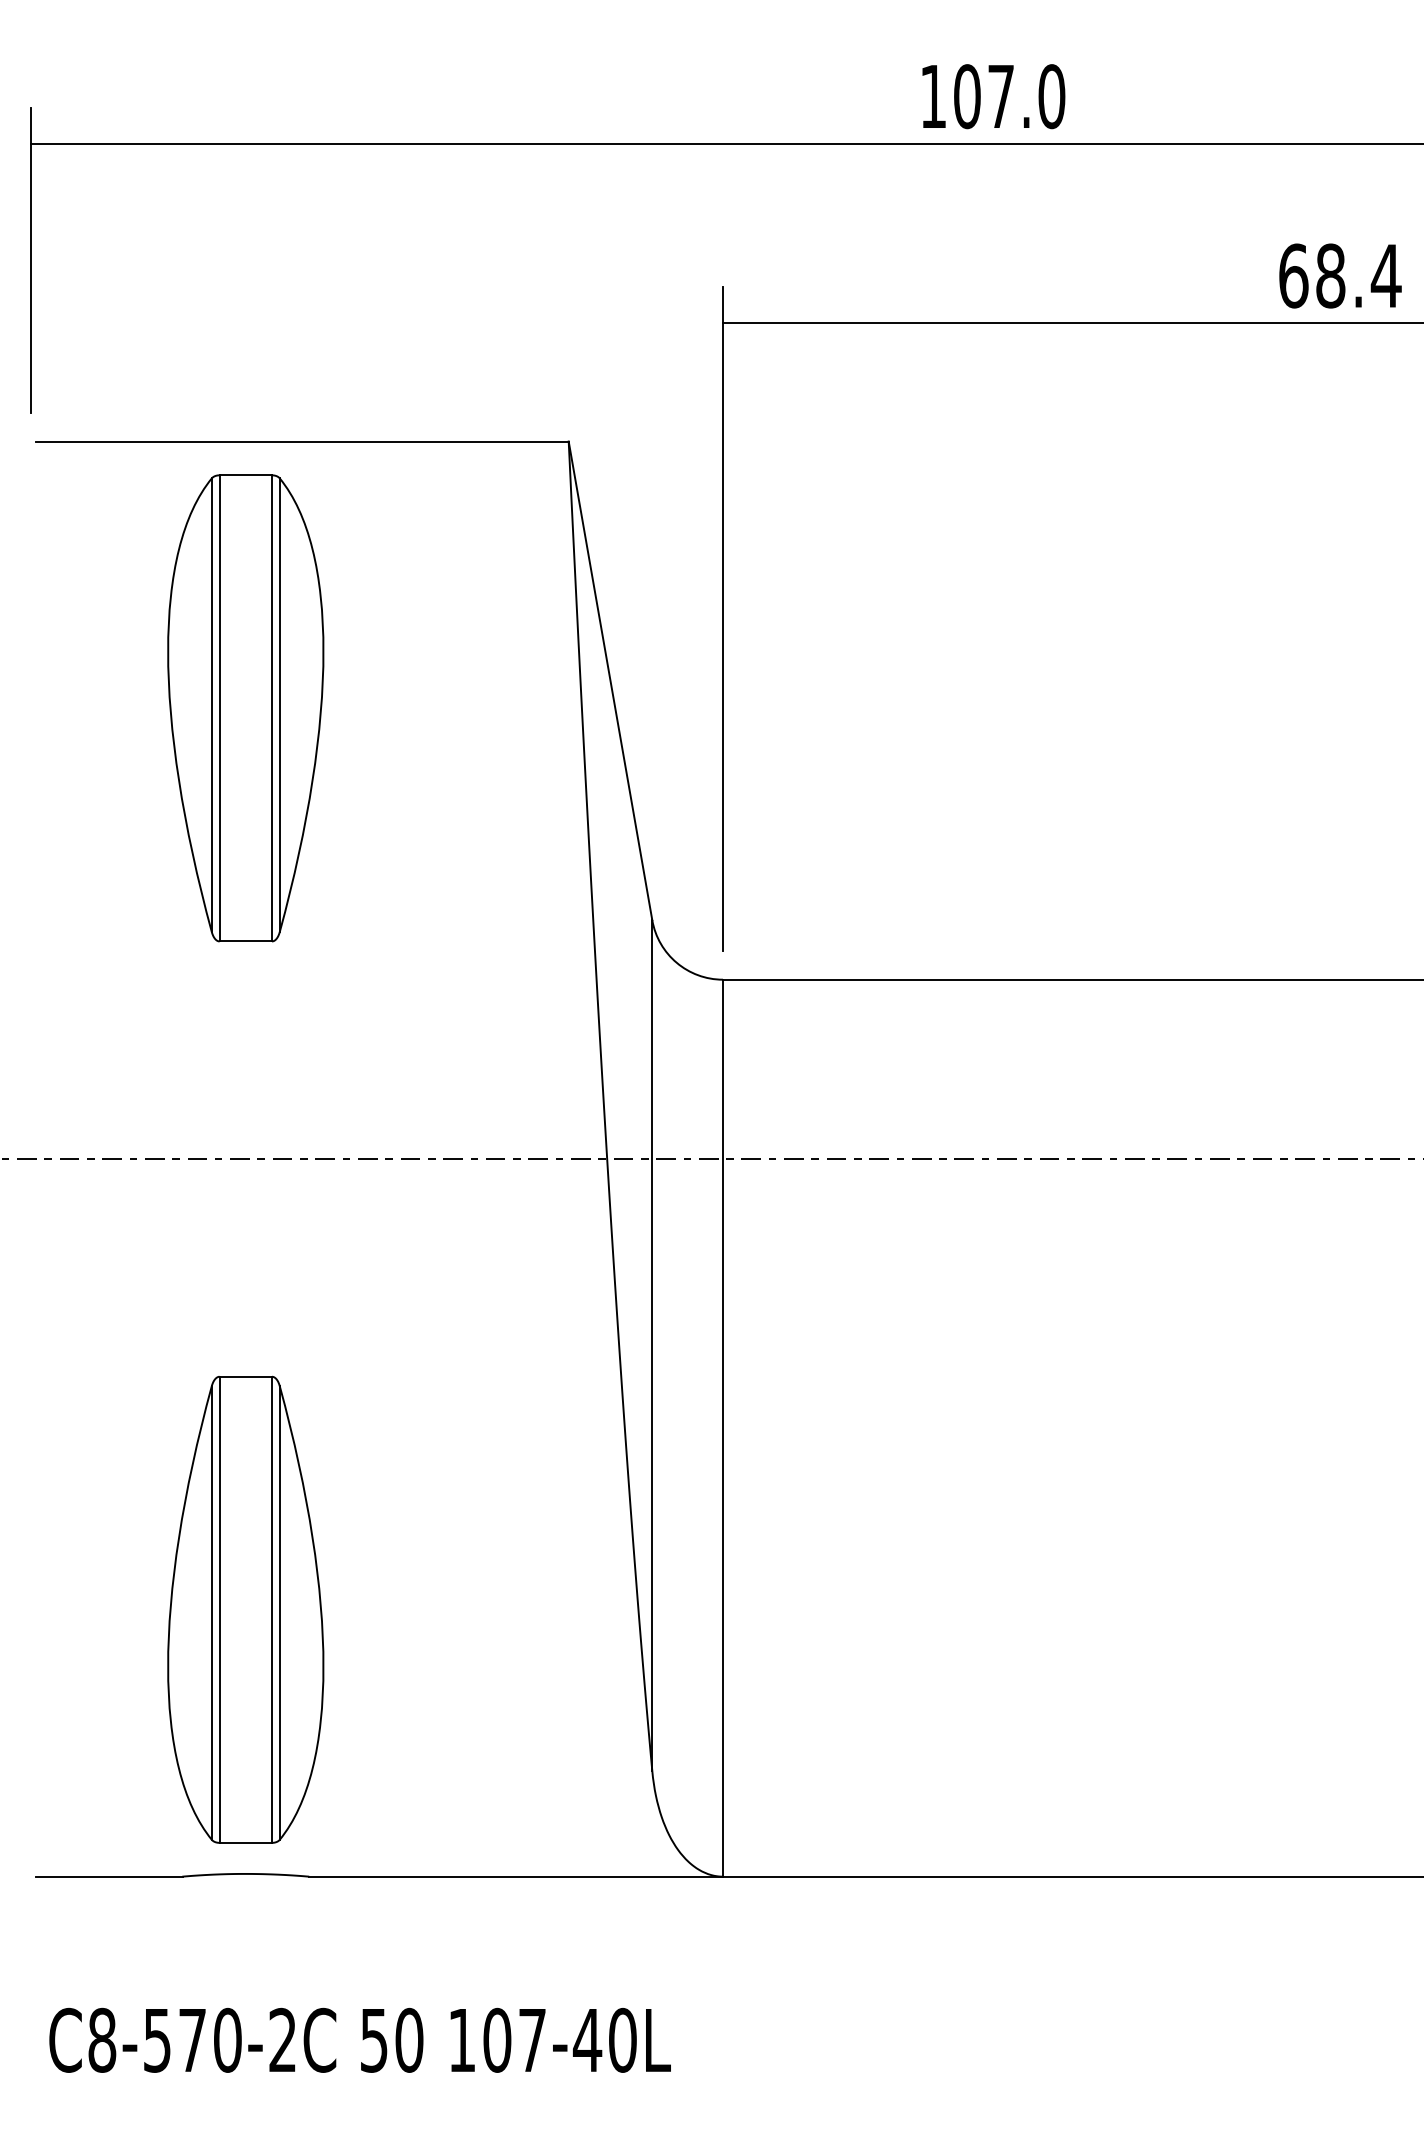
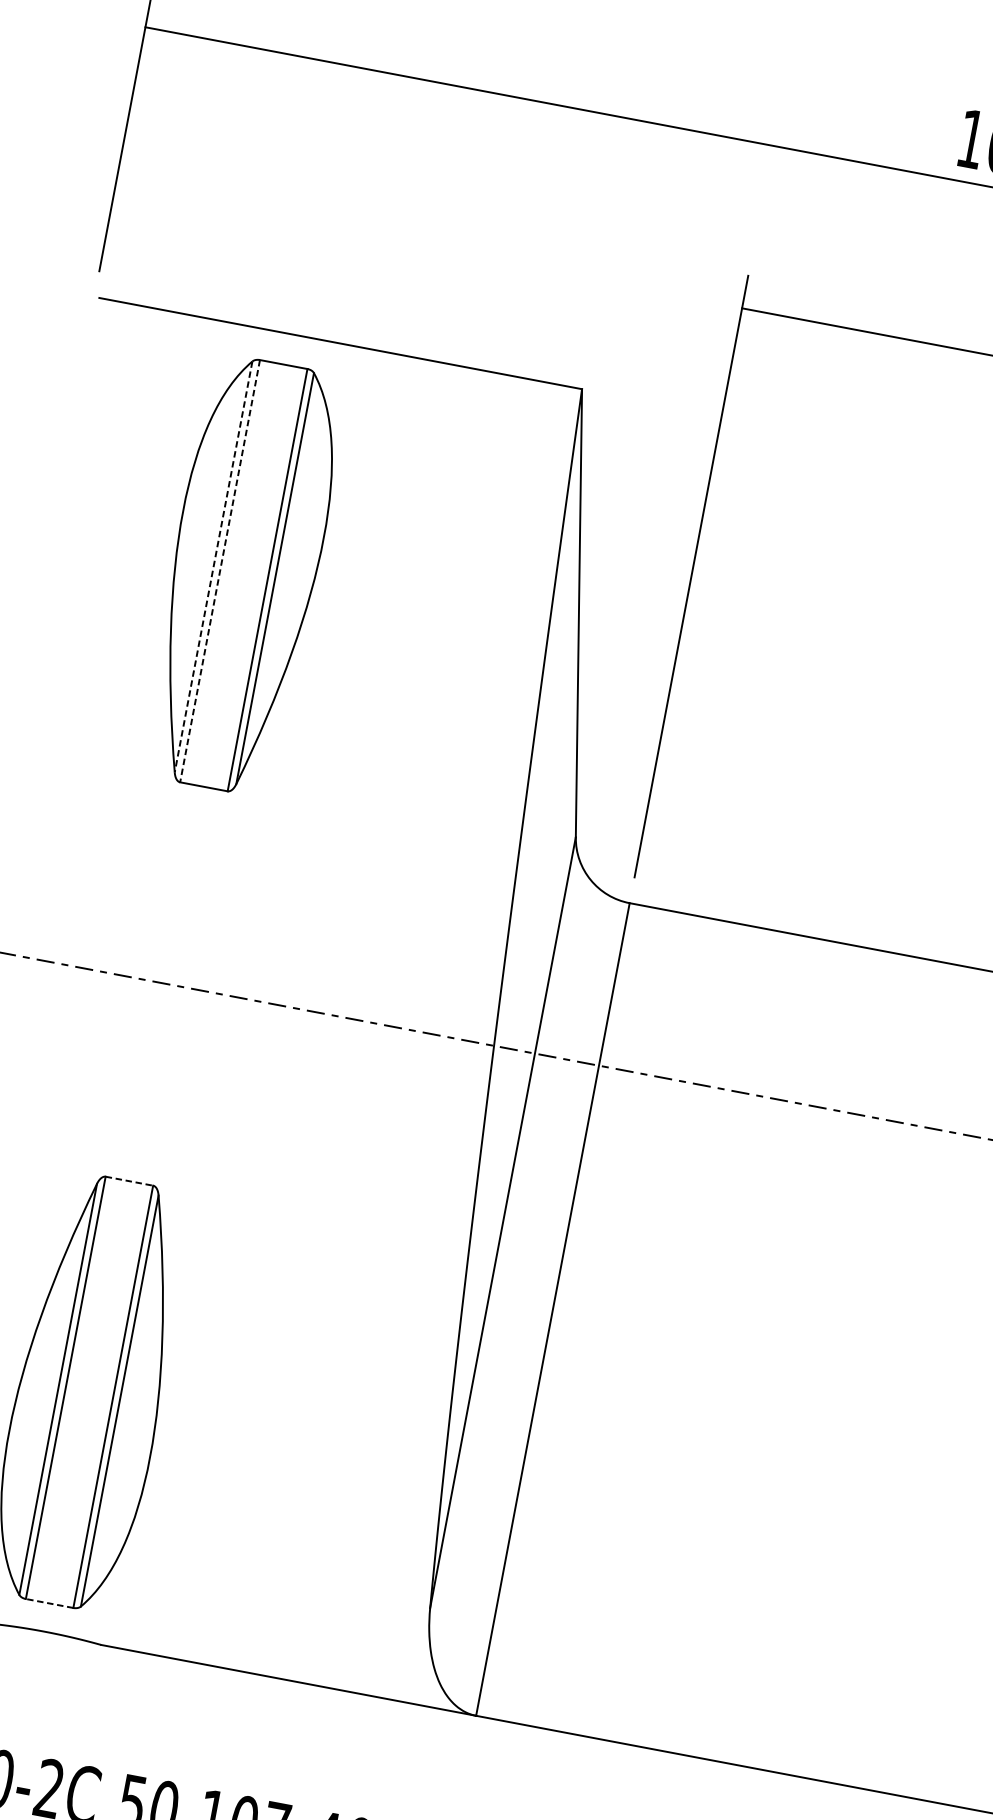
line: (211, 705) -> (213, 567), solid -> dashed
line: (219, 708) -> (219, 571), solid -> dashed
line: (246, 1376) -> (130, 1181), solid -> dashed
line: (245, 1842) -> (49, 1603), solid -> dashed

